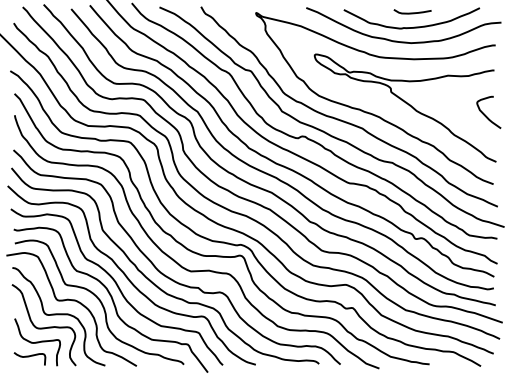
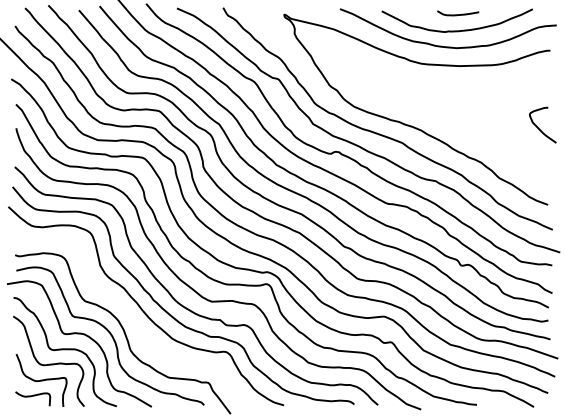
curve: (405, 103) -> (450, 115), removed
curve: (116, 286) -> (129, 318), removed

